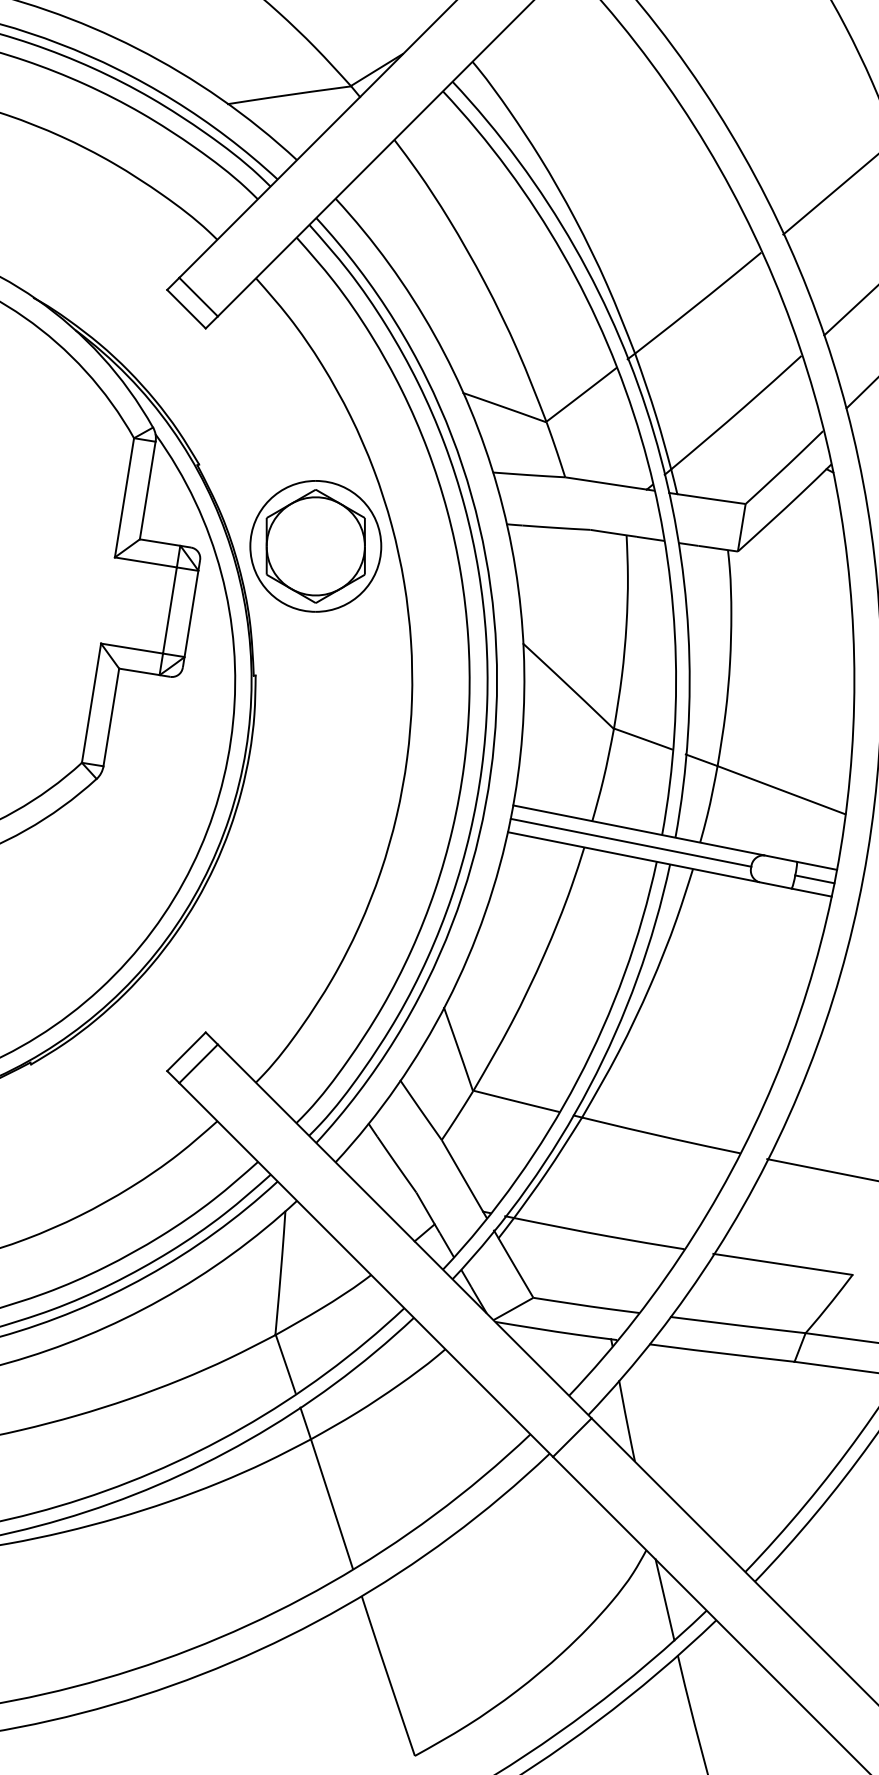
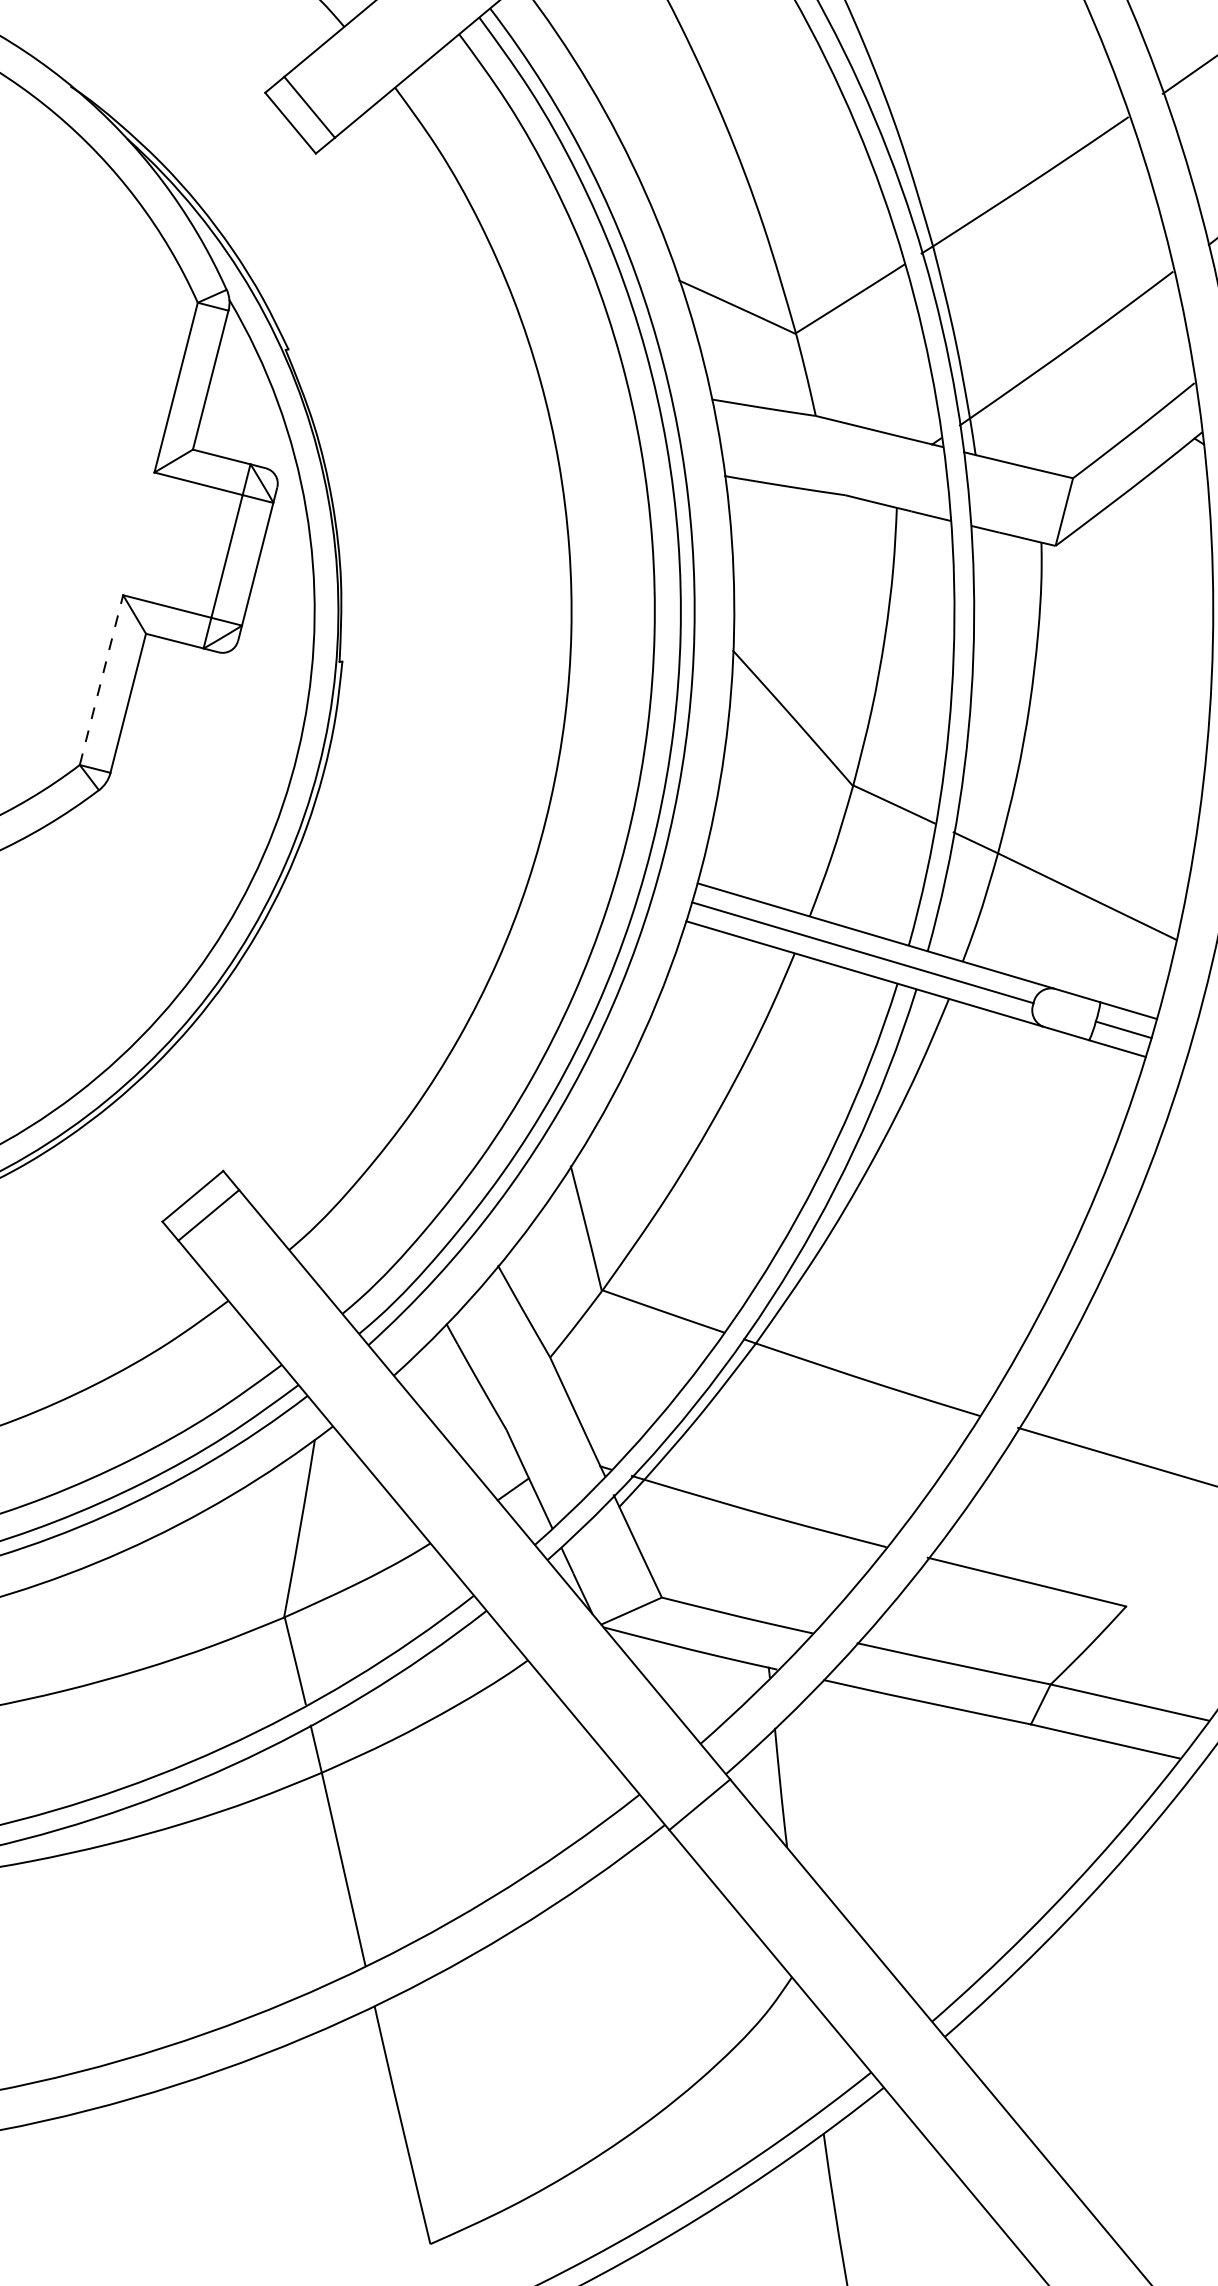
part: (315, 546) -> (445, 483), removed
line: (91, 702) -> (101, 679), solid -> dashed
line: (664, 1599) -> (811, 2050), removed

